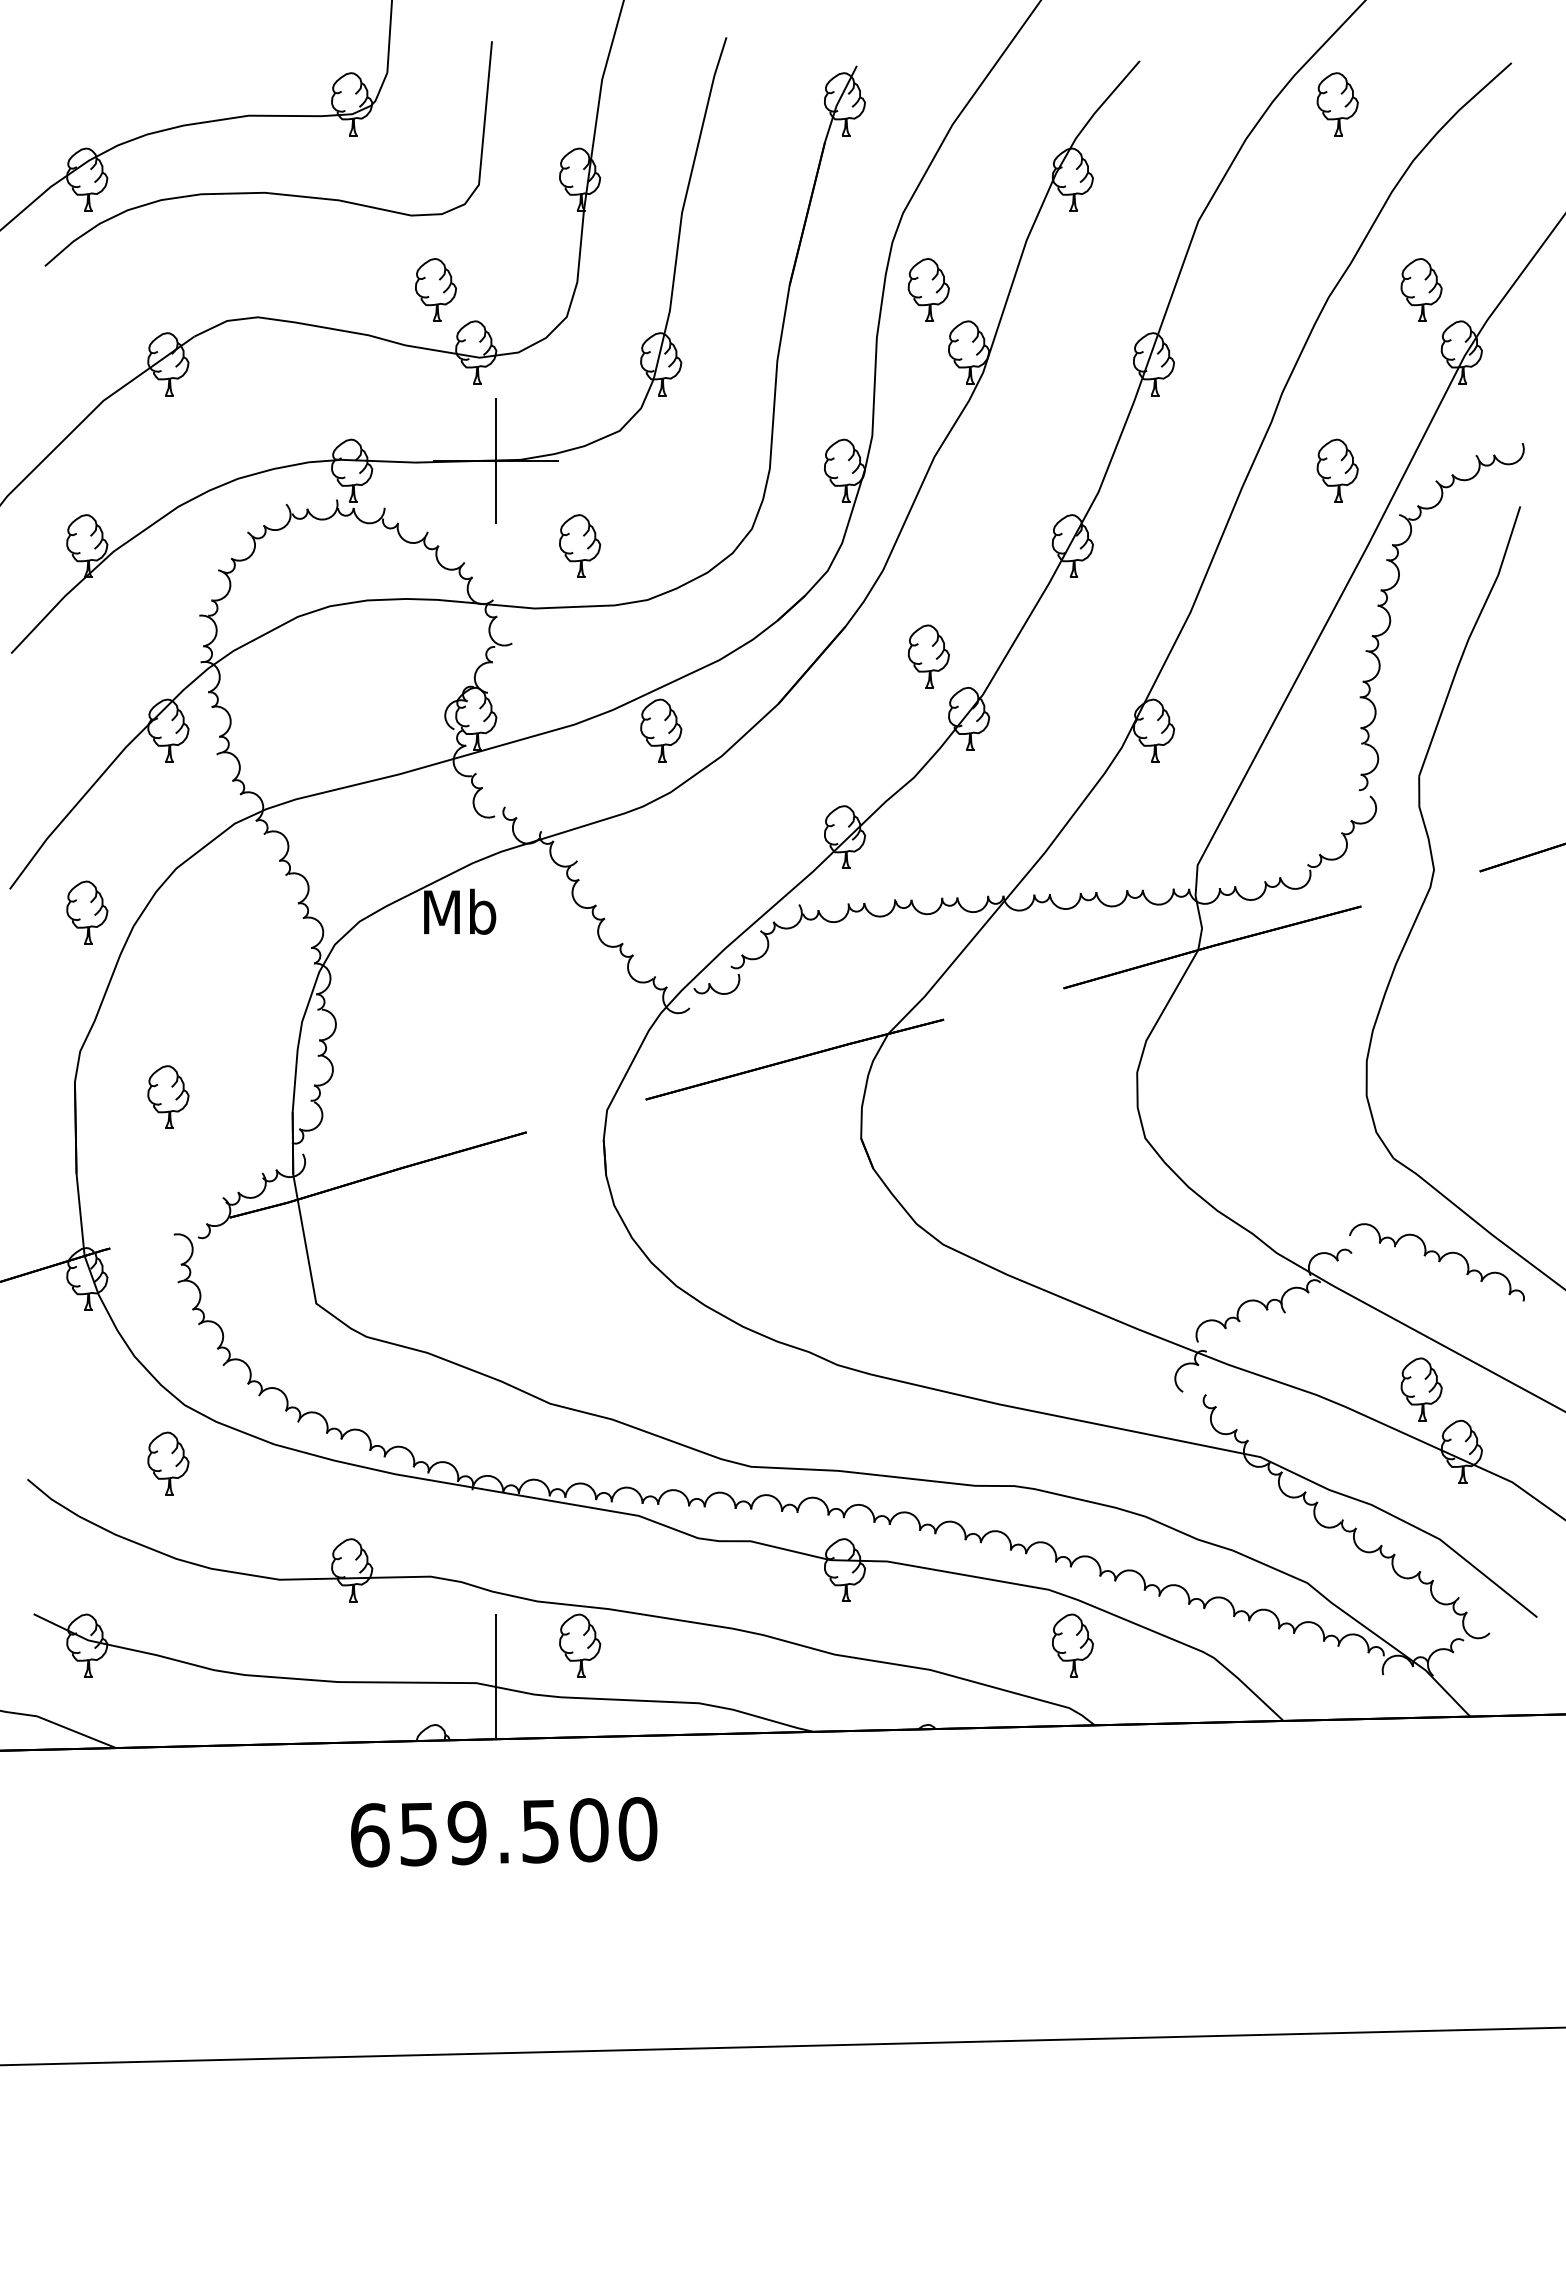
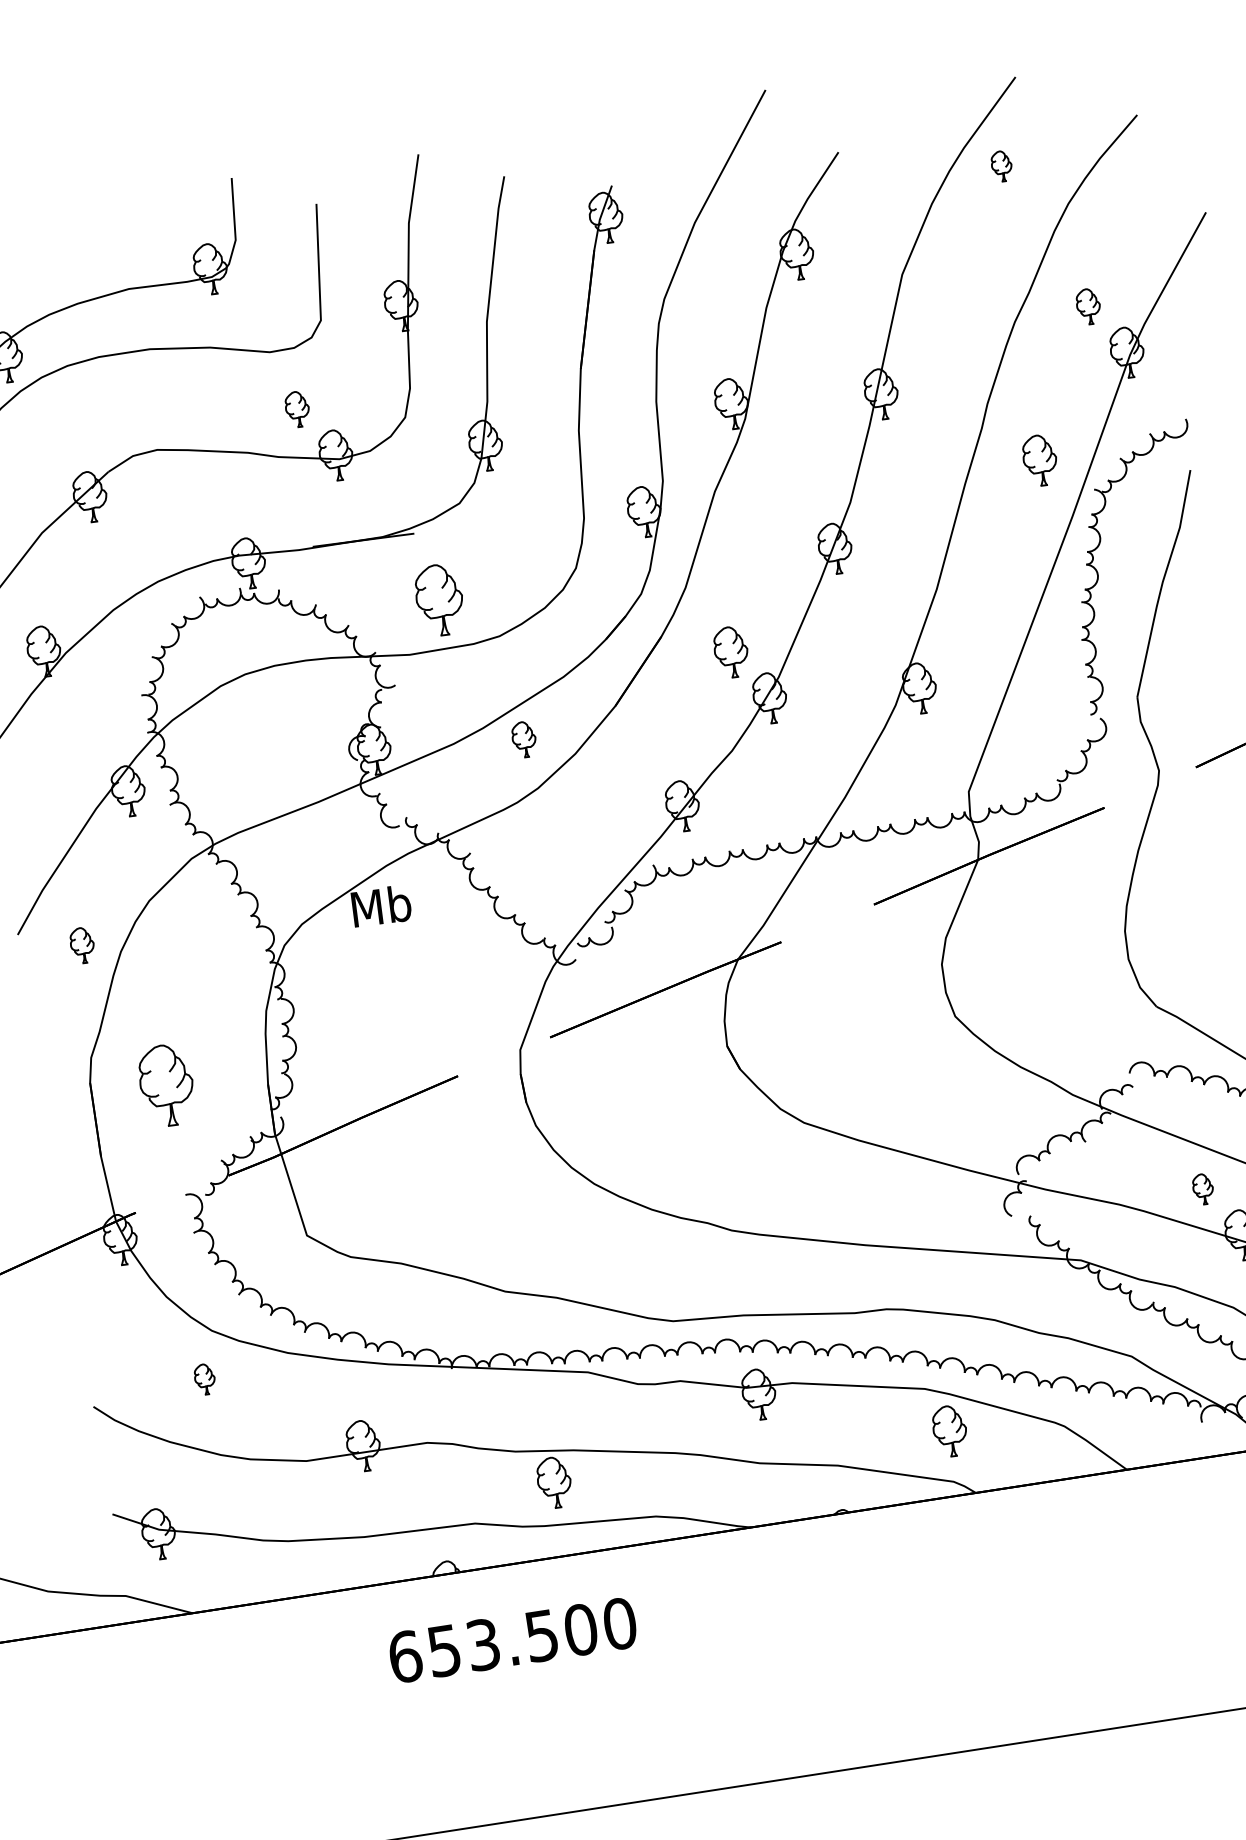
part: (1337, 104) -> (1001, 166), size x0.6
part: (436, 289) -> (297, 408), size x0.7
part: (928, 289) -> (692, 357), removed
part: (1421, 289) -> (1088, 306), size x0.7
line: (496, 460) -> (363, 539), removed
part: (580, 545) -> (440, 599), size x1.4
part: (661, 730) -> (524, 739), size x0.7
part: (87, 912) -> (82, 945), size x0.7
part: (168, 1096) -> (166, 1084), size x1.6
part: (1421, 1389) -> (1203, 1189), size x0.6
part: (168, 1463) -> (205, 1379), size x0.6
line: (496, 1676) -> (490, 1516), removed
text: (466, 1833) -> (482, 1645), 659.500 -> 653.500

